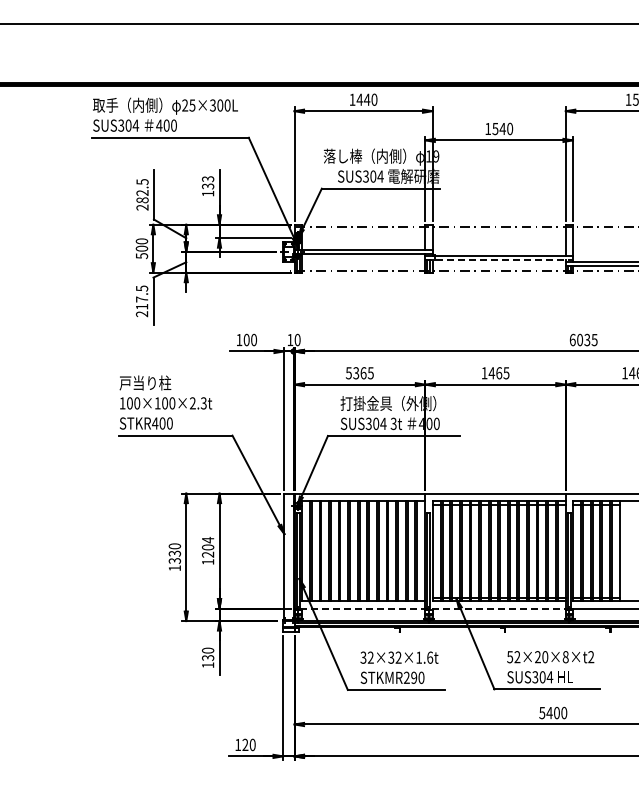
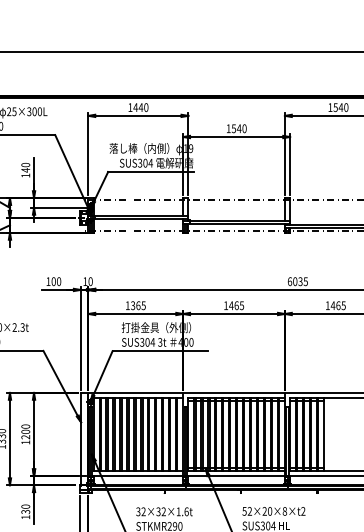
text: (207, 182) -> (25, 167), 133 -> 140
line: (499, 260) -> (236, 224), dashed -> solid
text: (348, 373) -> (127, 305), 5365 -> 1365
text: (208, 539) -> (26, 426), 1204 -> 1200
line: (432, 608) -> (188, 476), dashed -> solid

